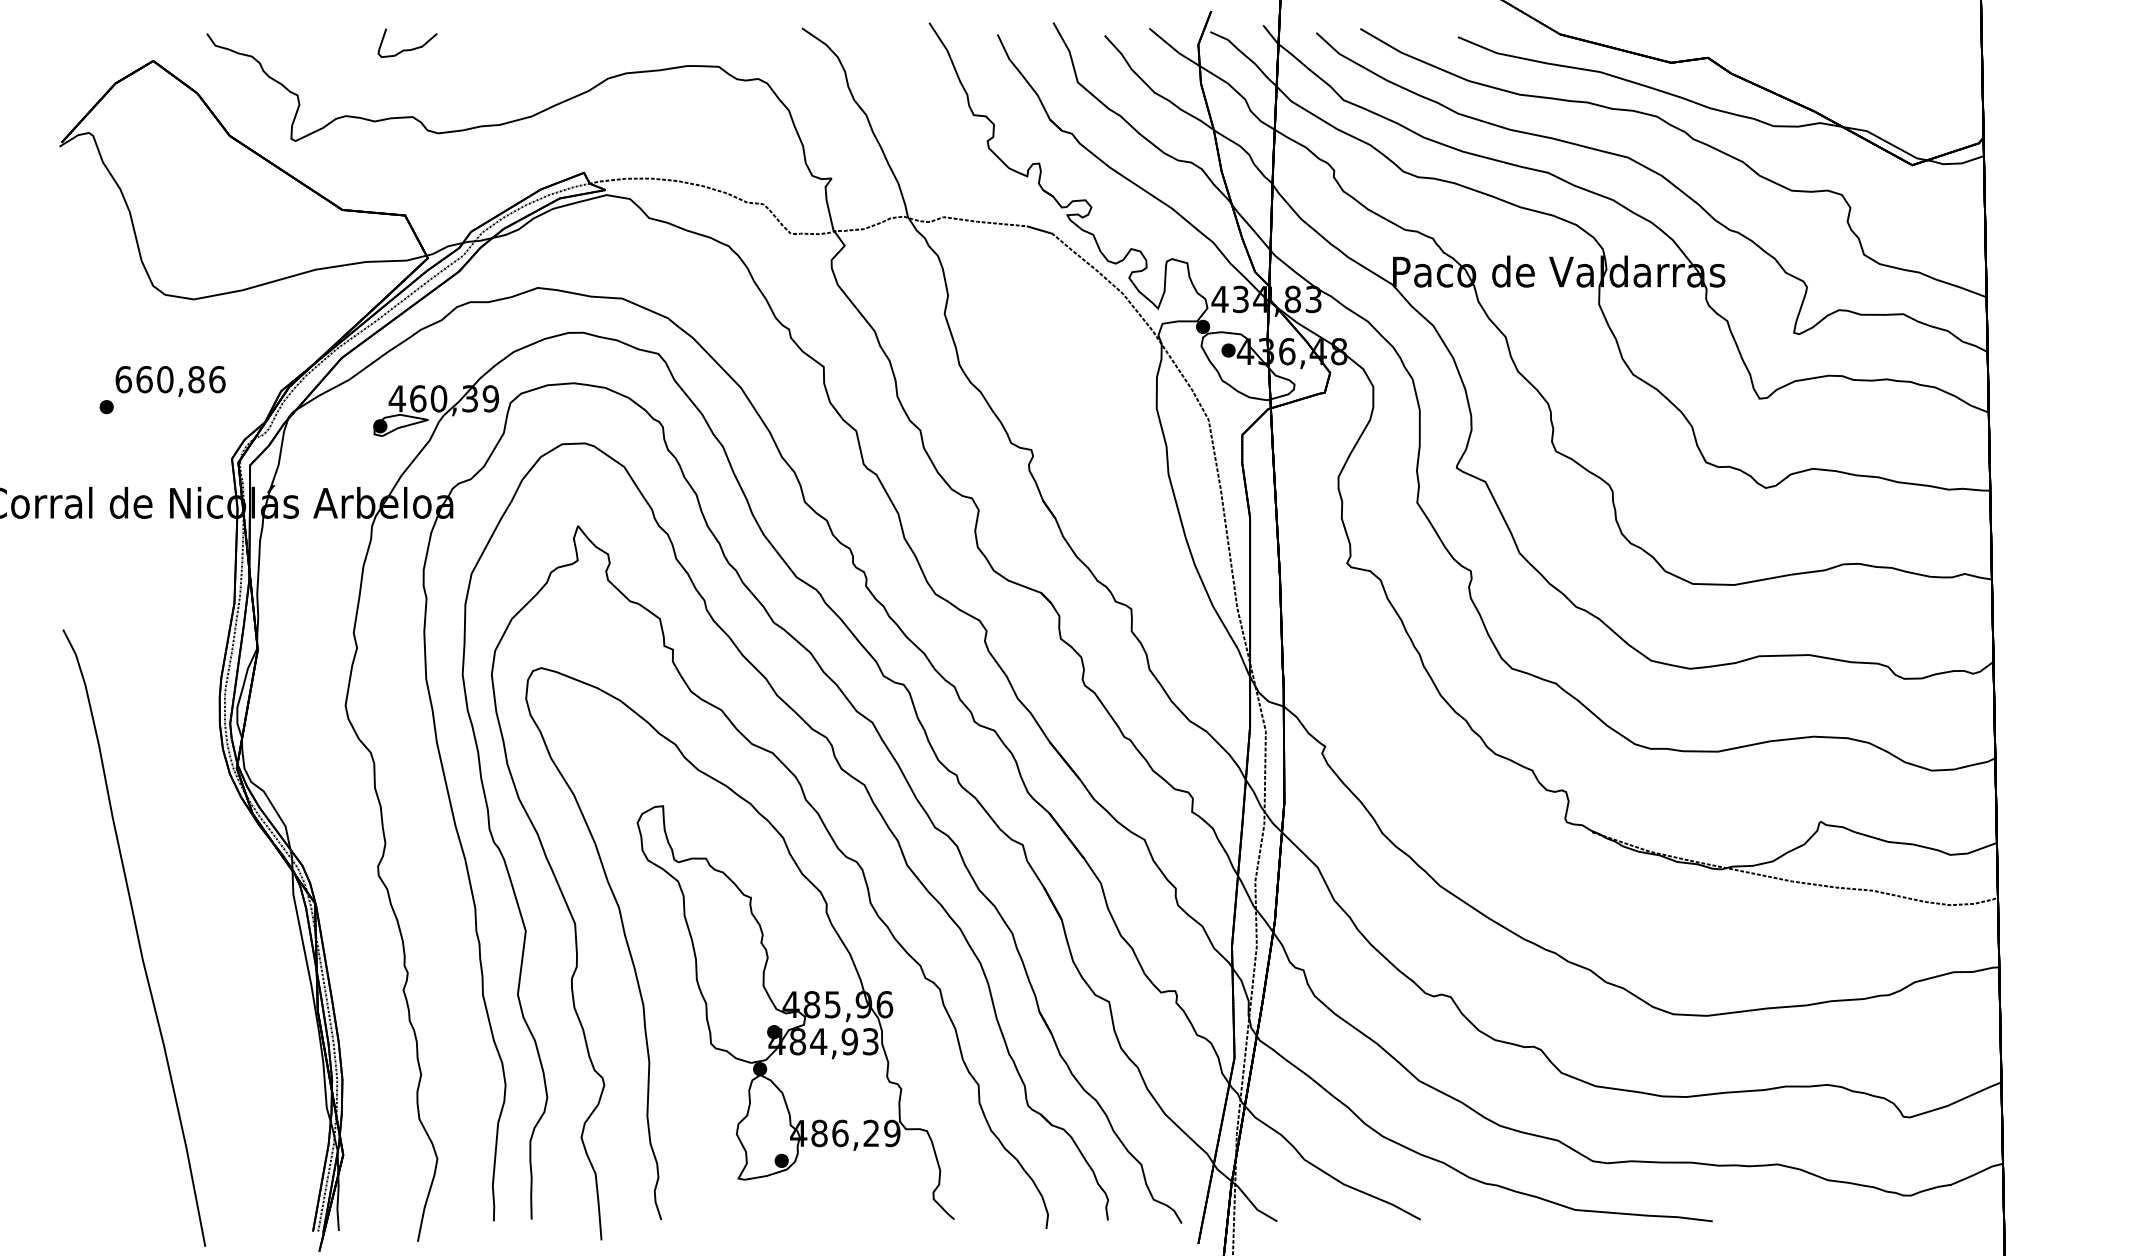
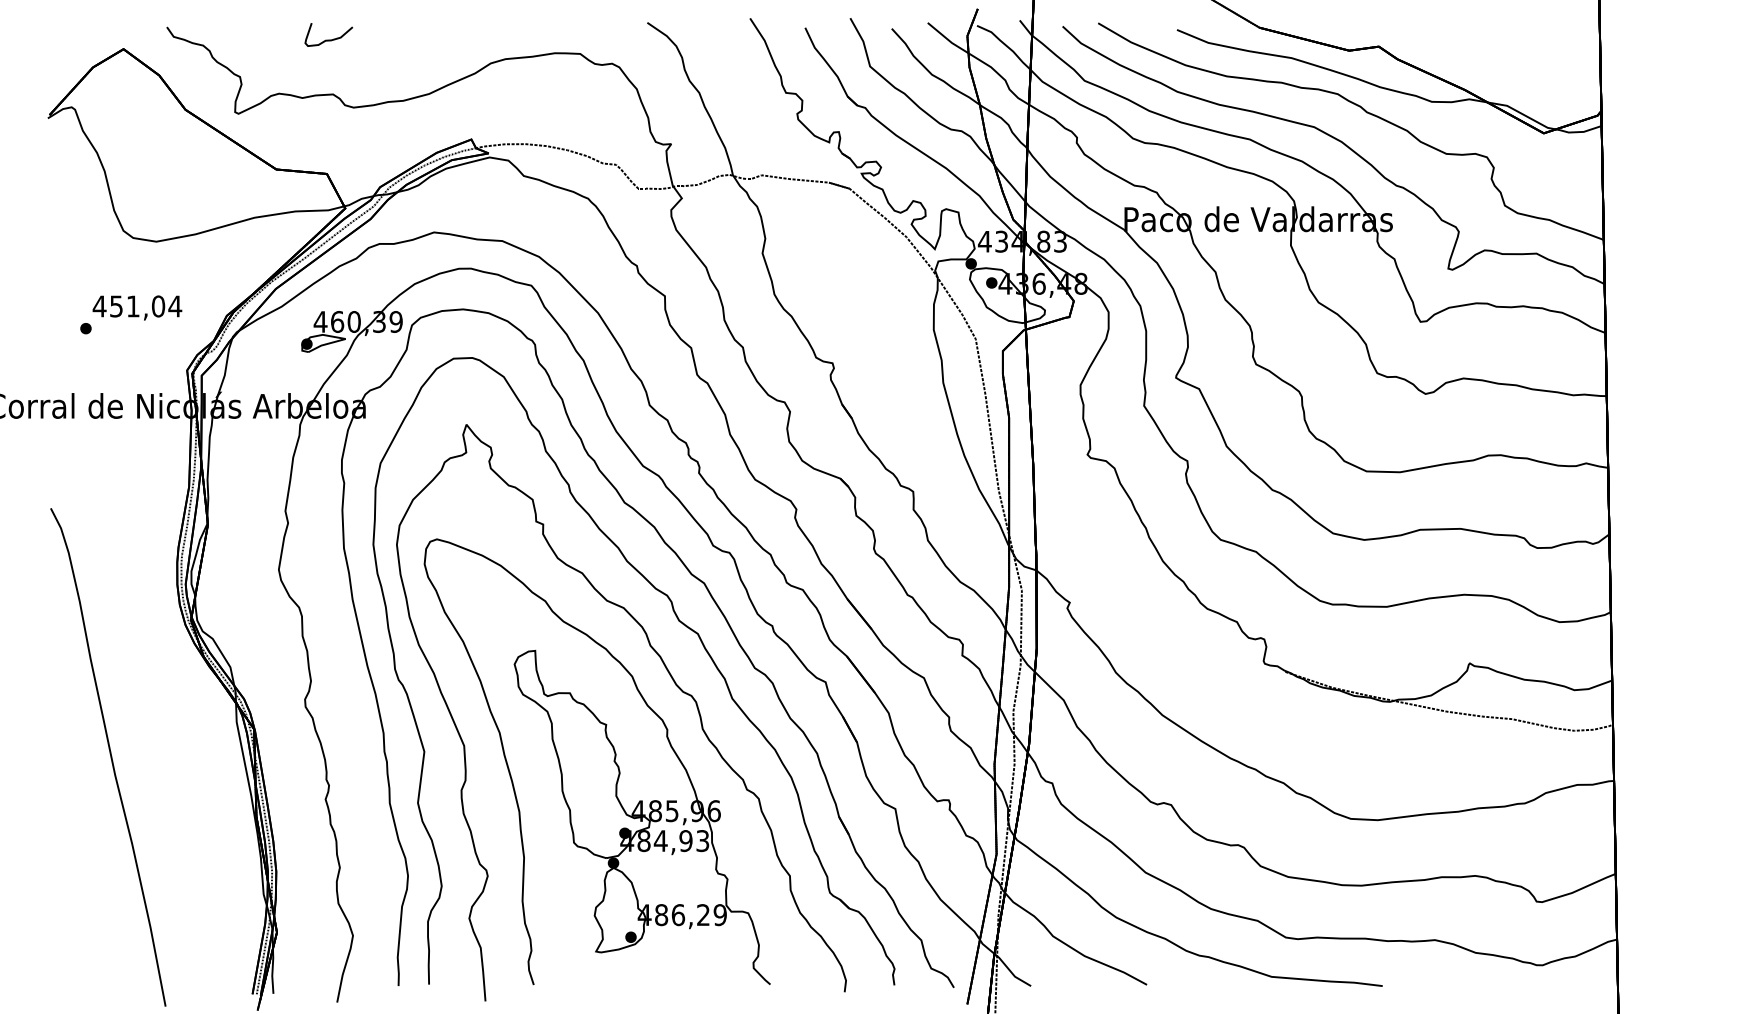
text: (170, 379) -> (137, 306), 660,86 -> 451,04

